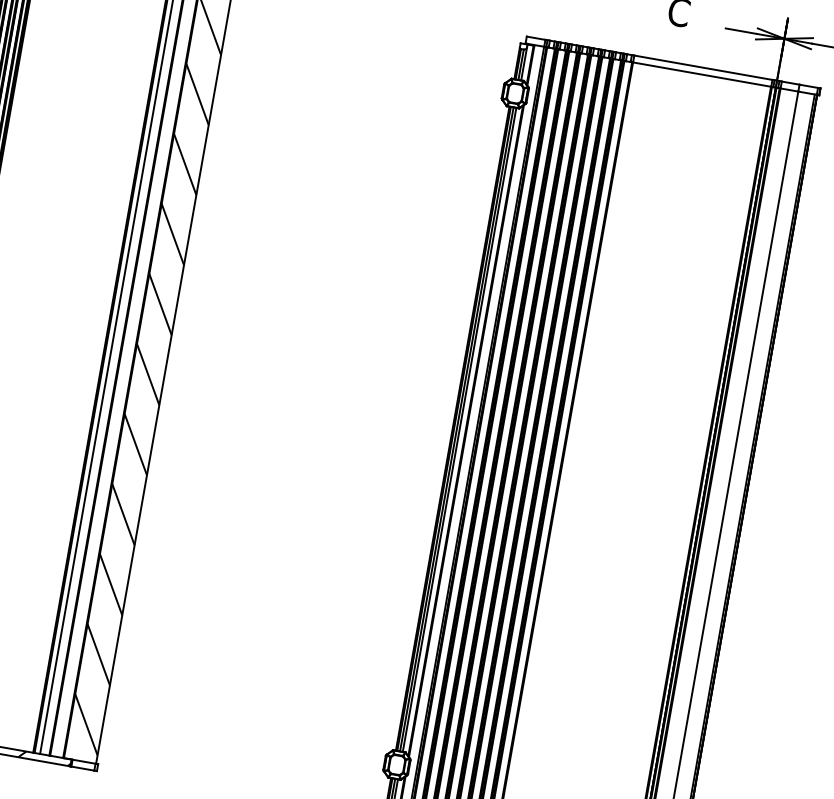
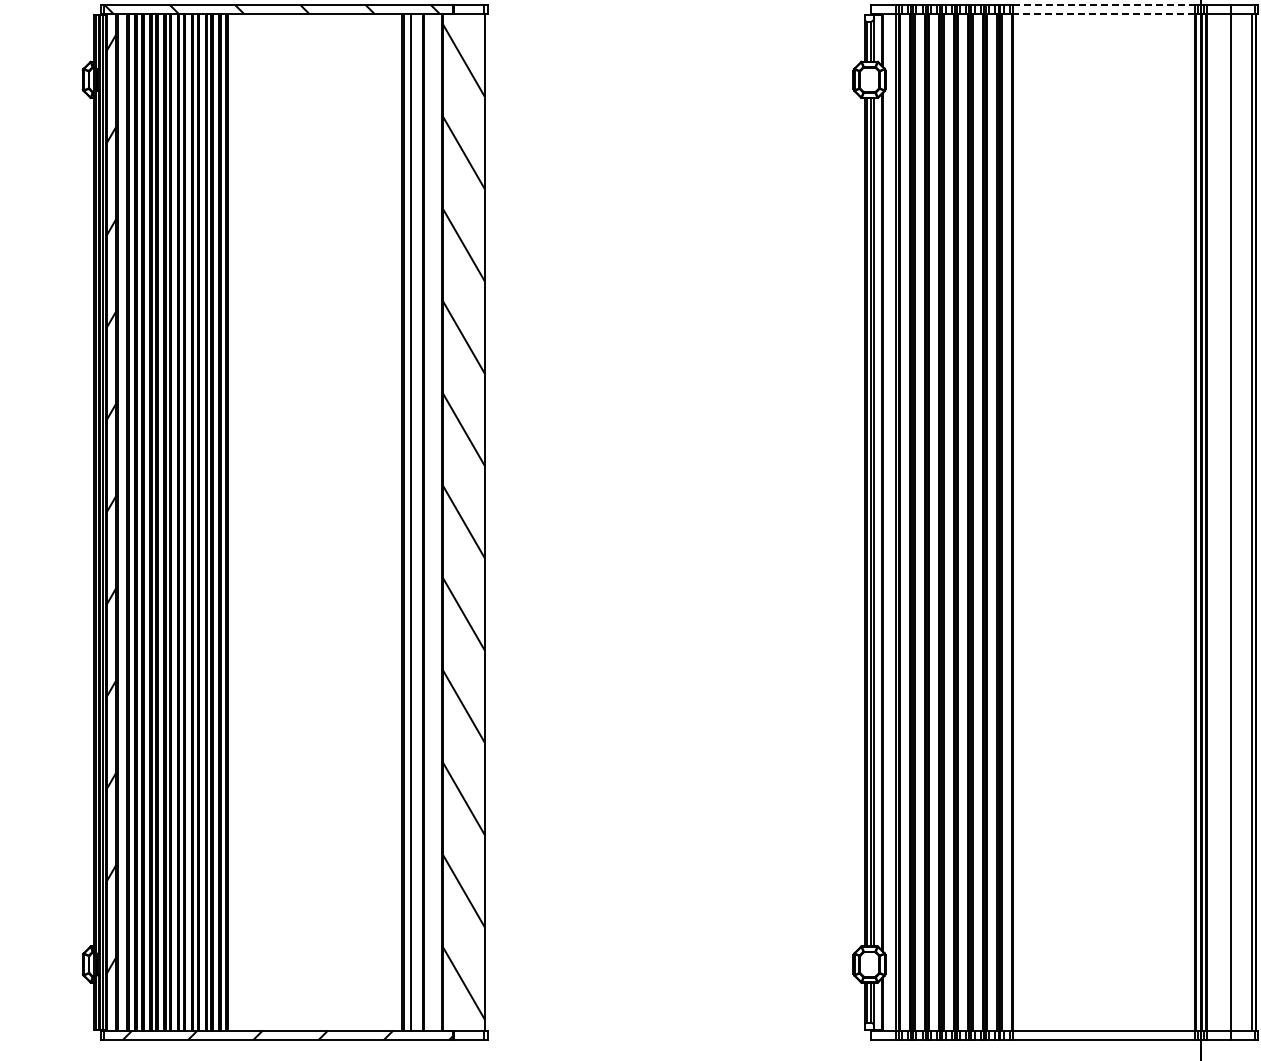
line: (703, 67) -> (1104, 4), solid -> dashed
line: (701, 74) -> (1103, 13), solid -> dashed

